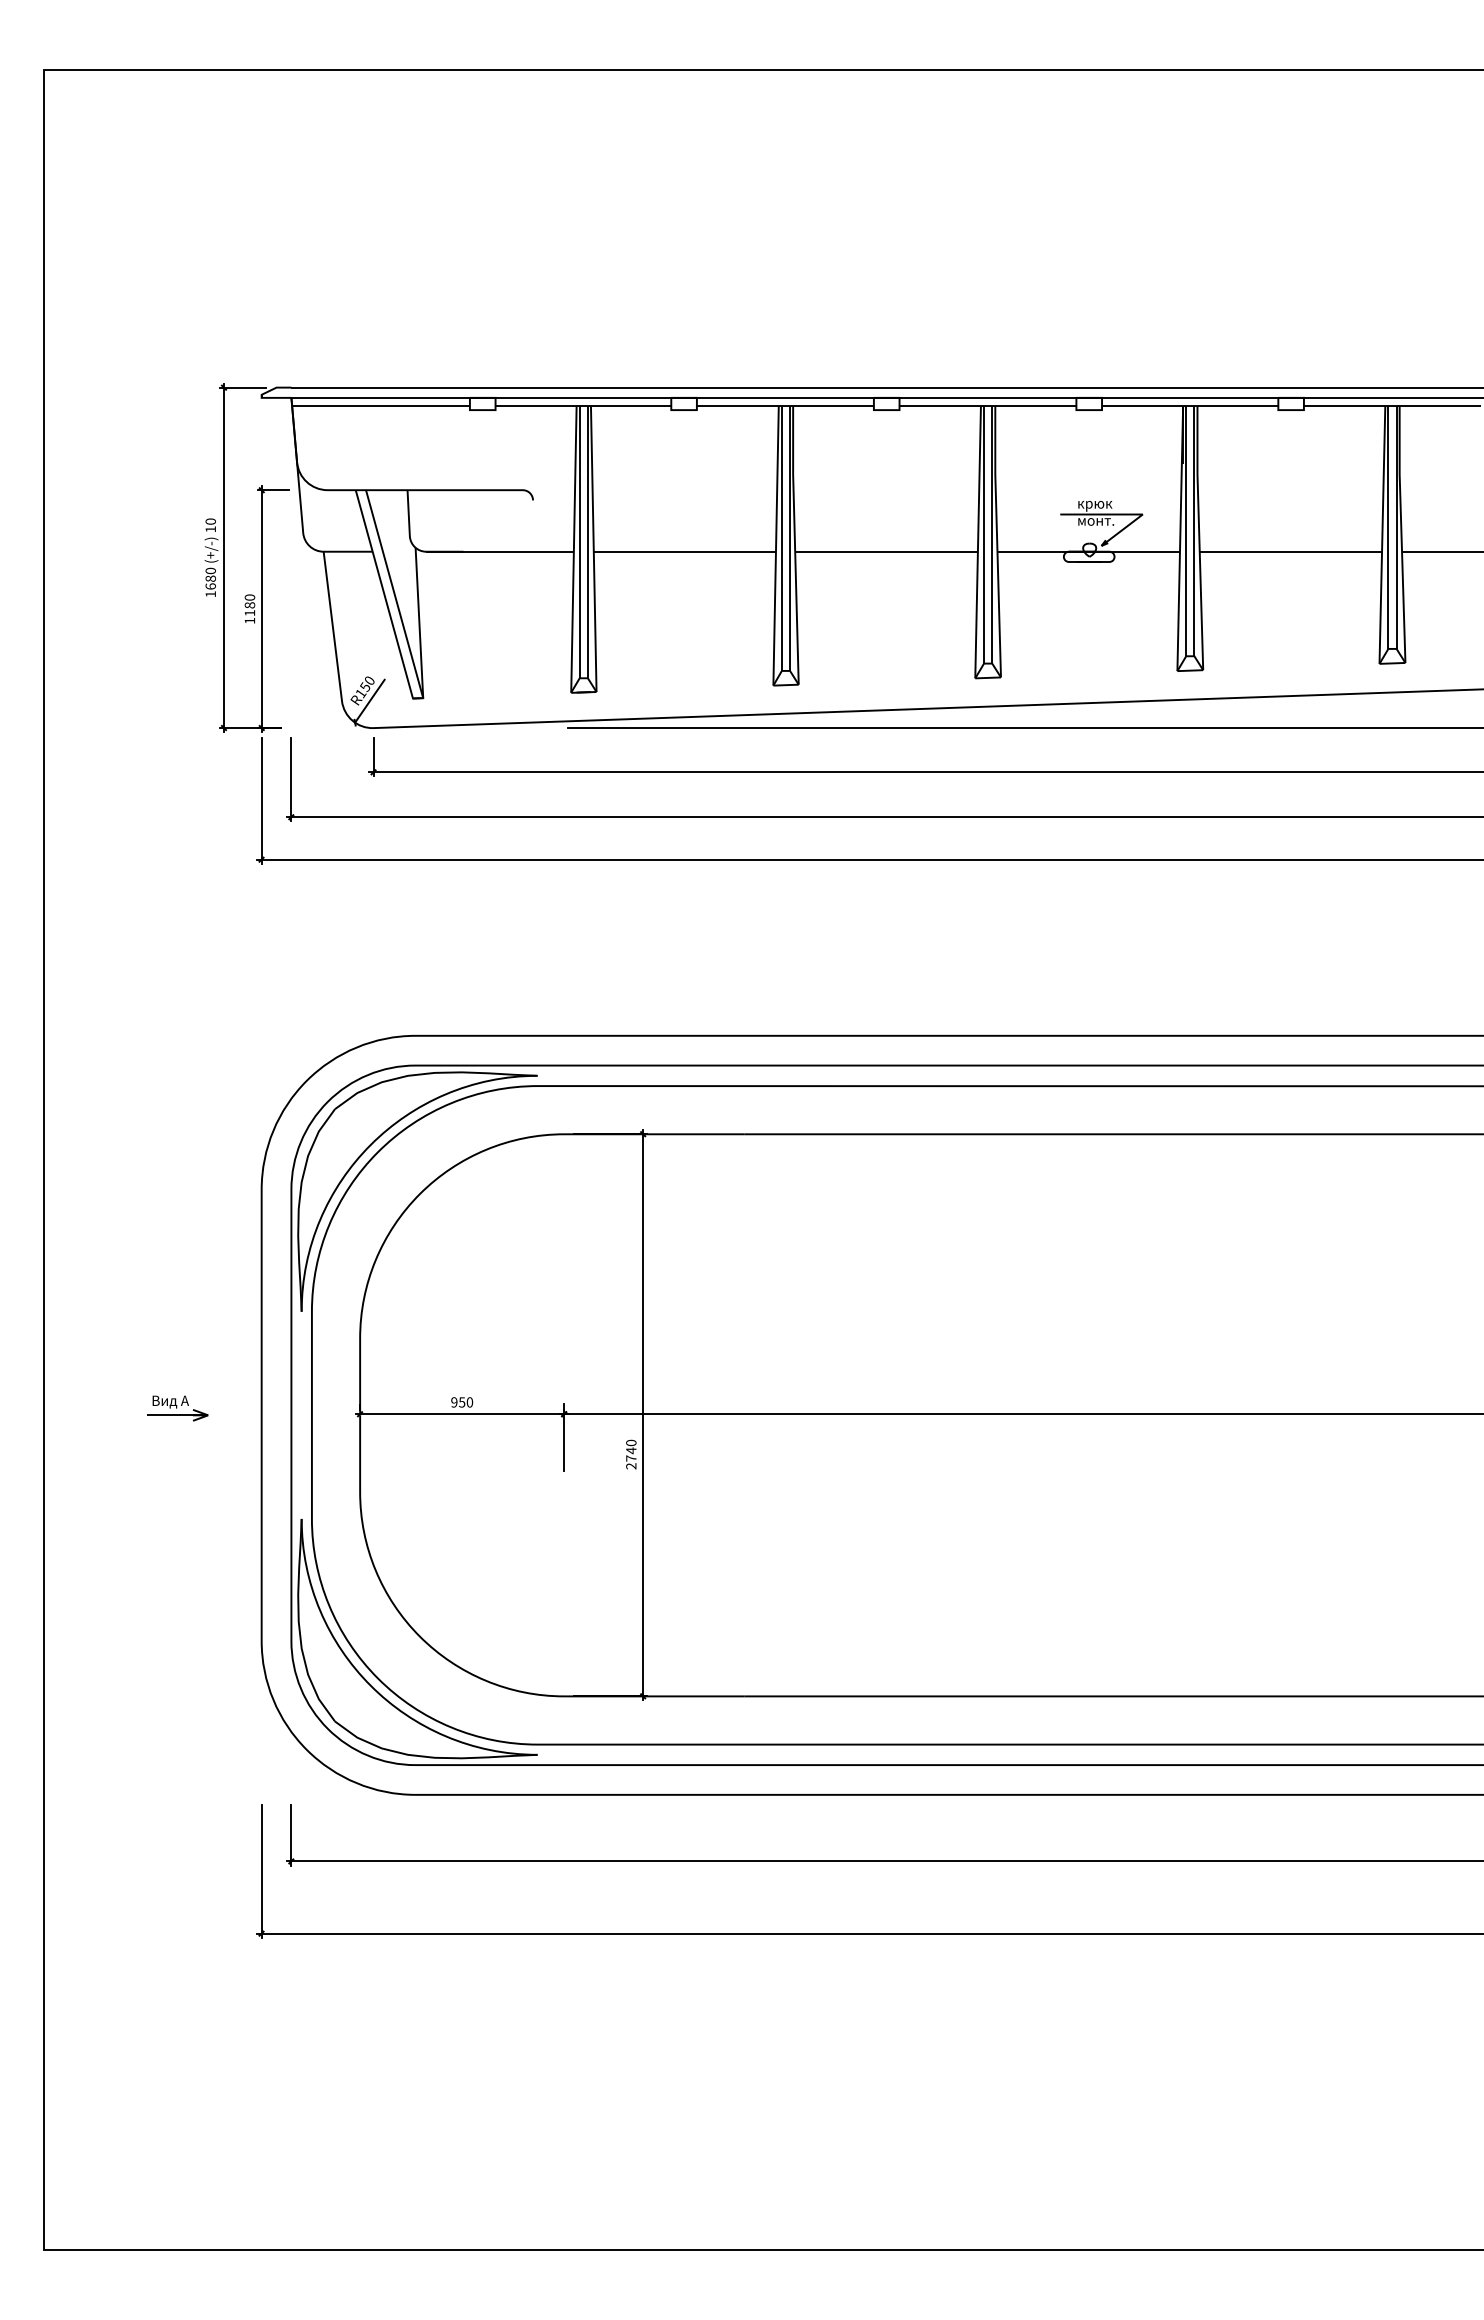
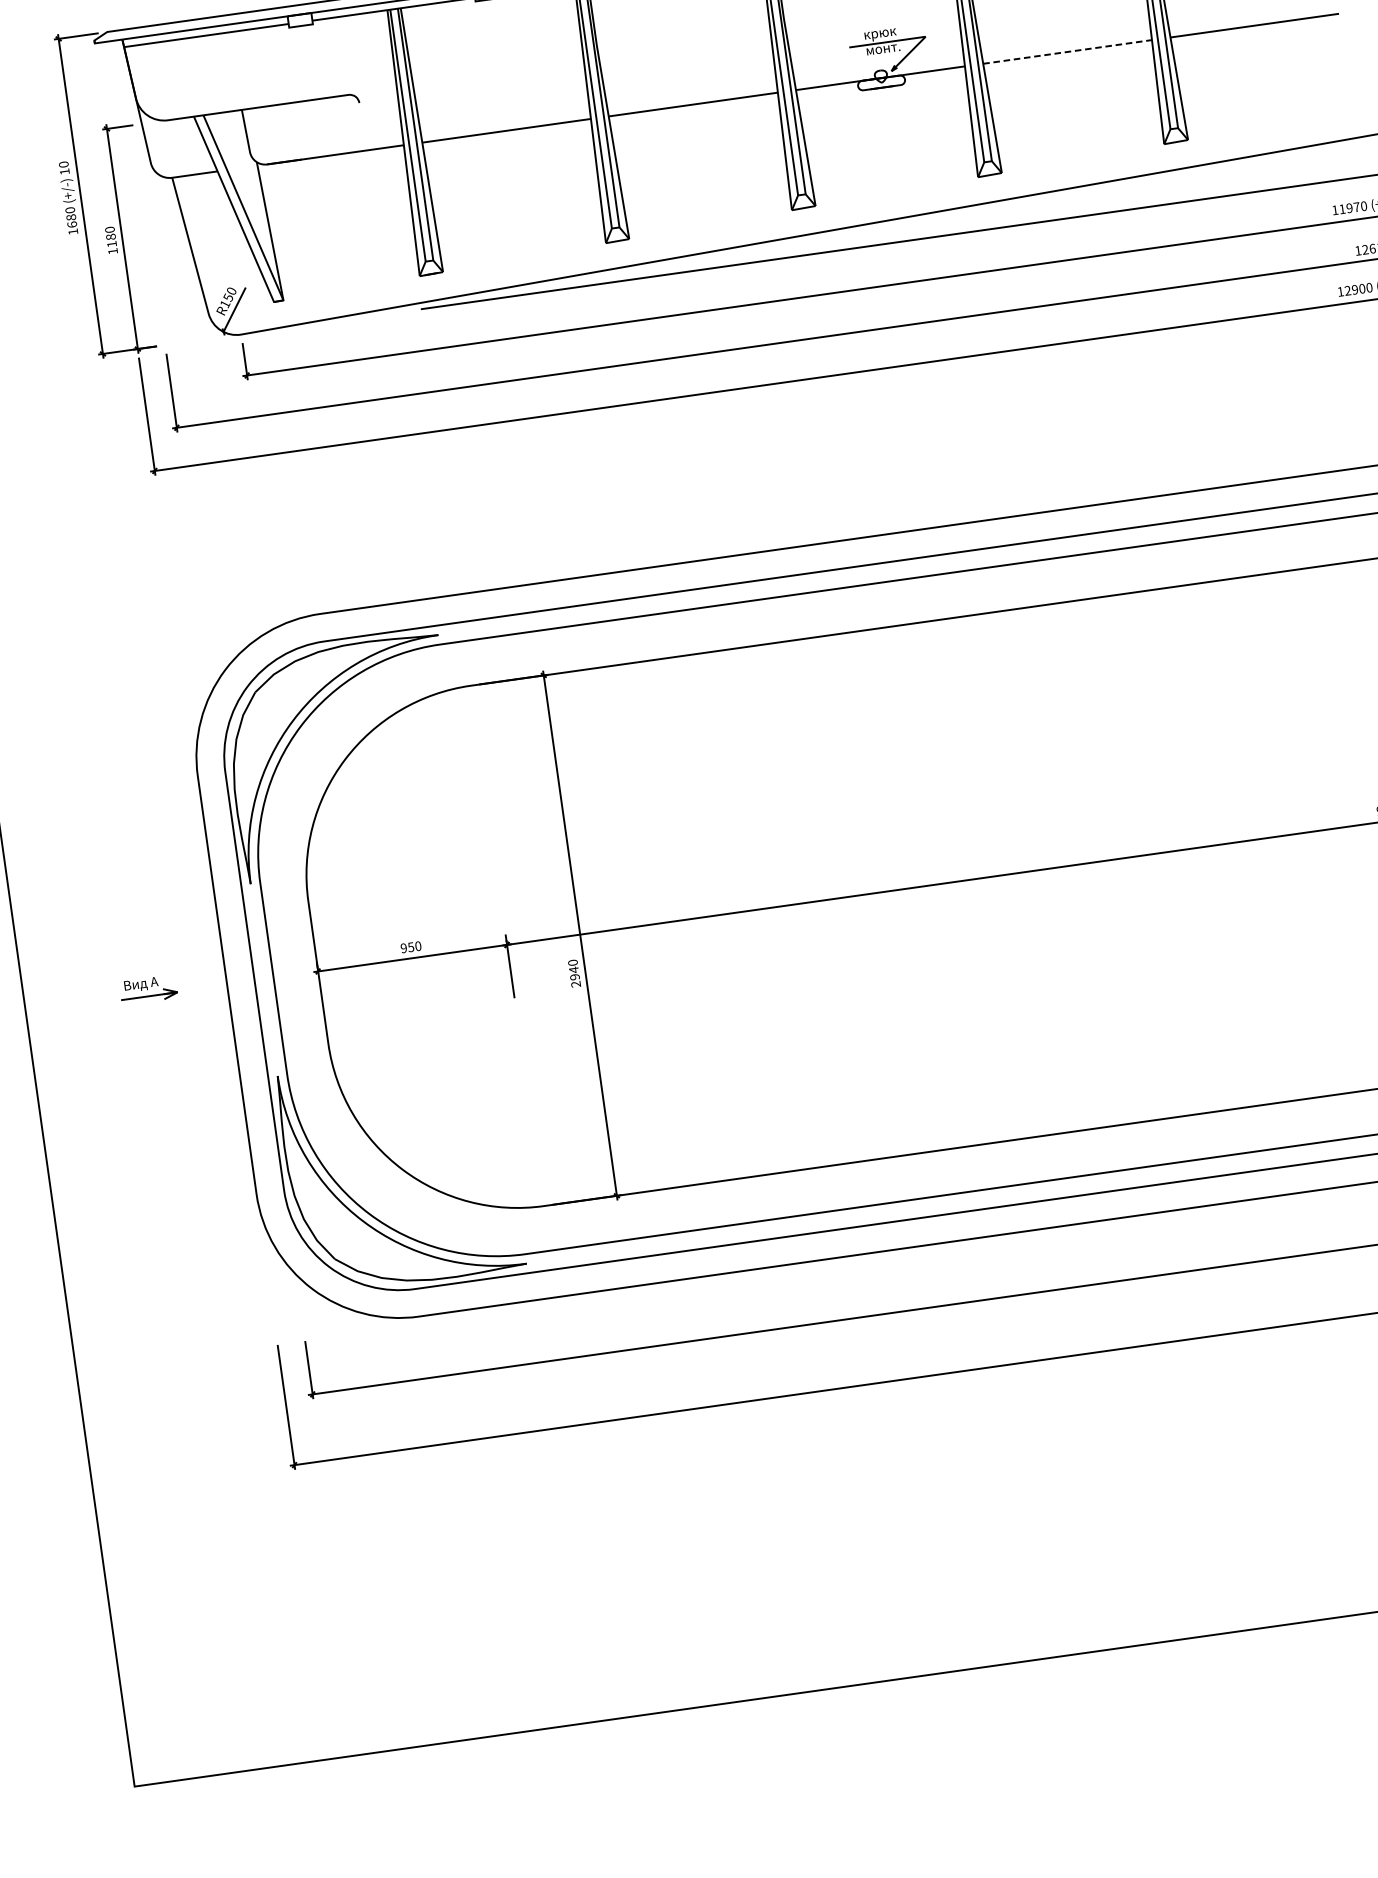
line: (1291, 551) -> (1068, 51), solid -> dashed
text: (631, 1458) -> (575, 977), 2740 -> 2940

